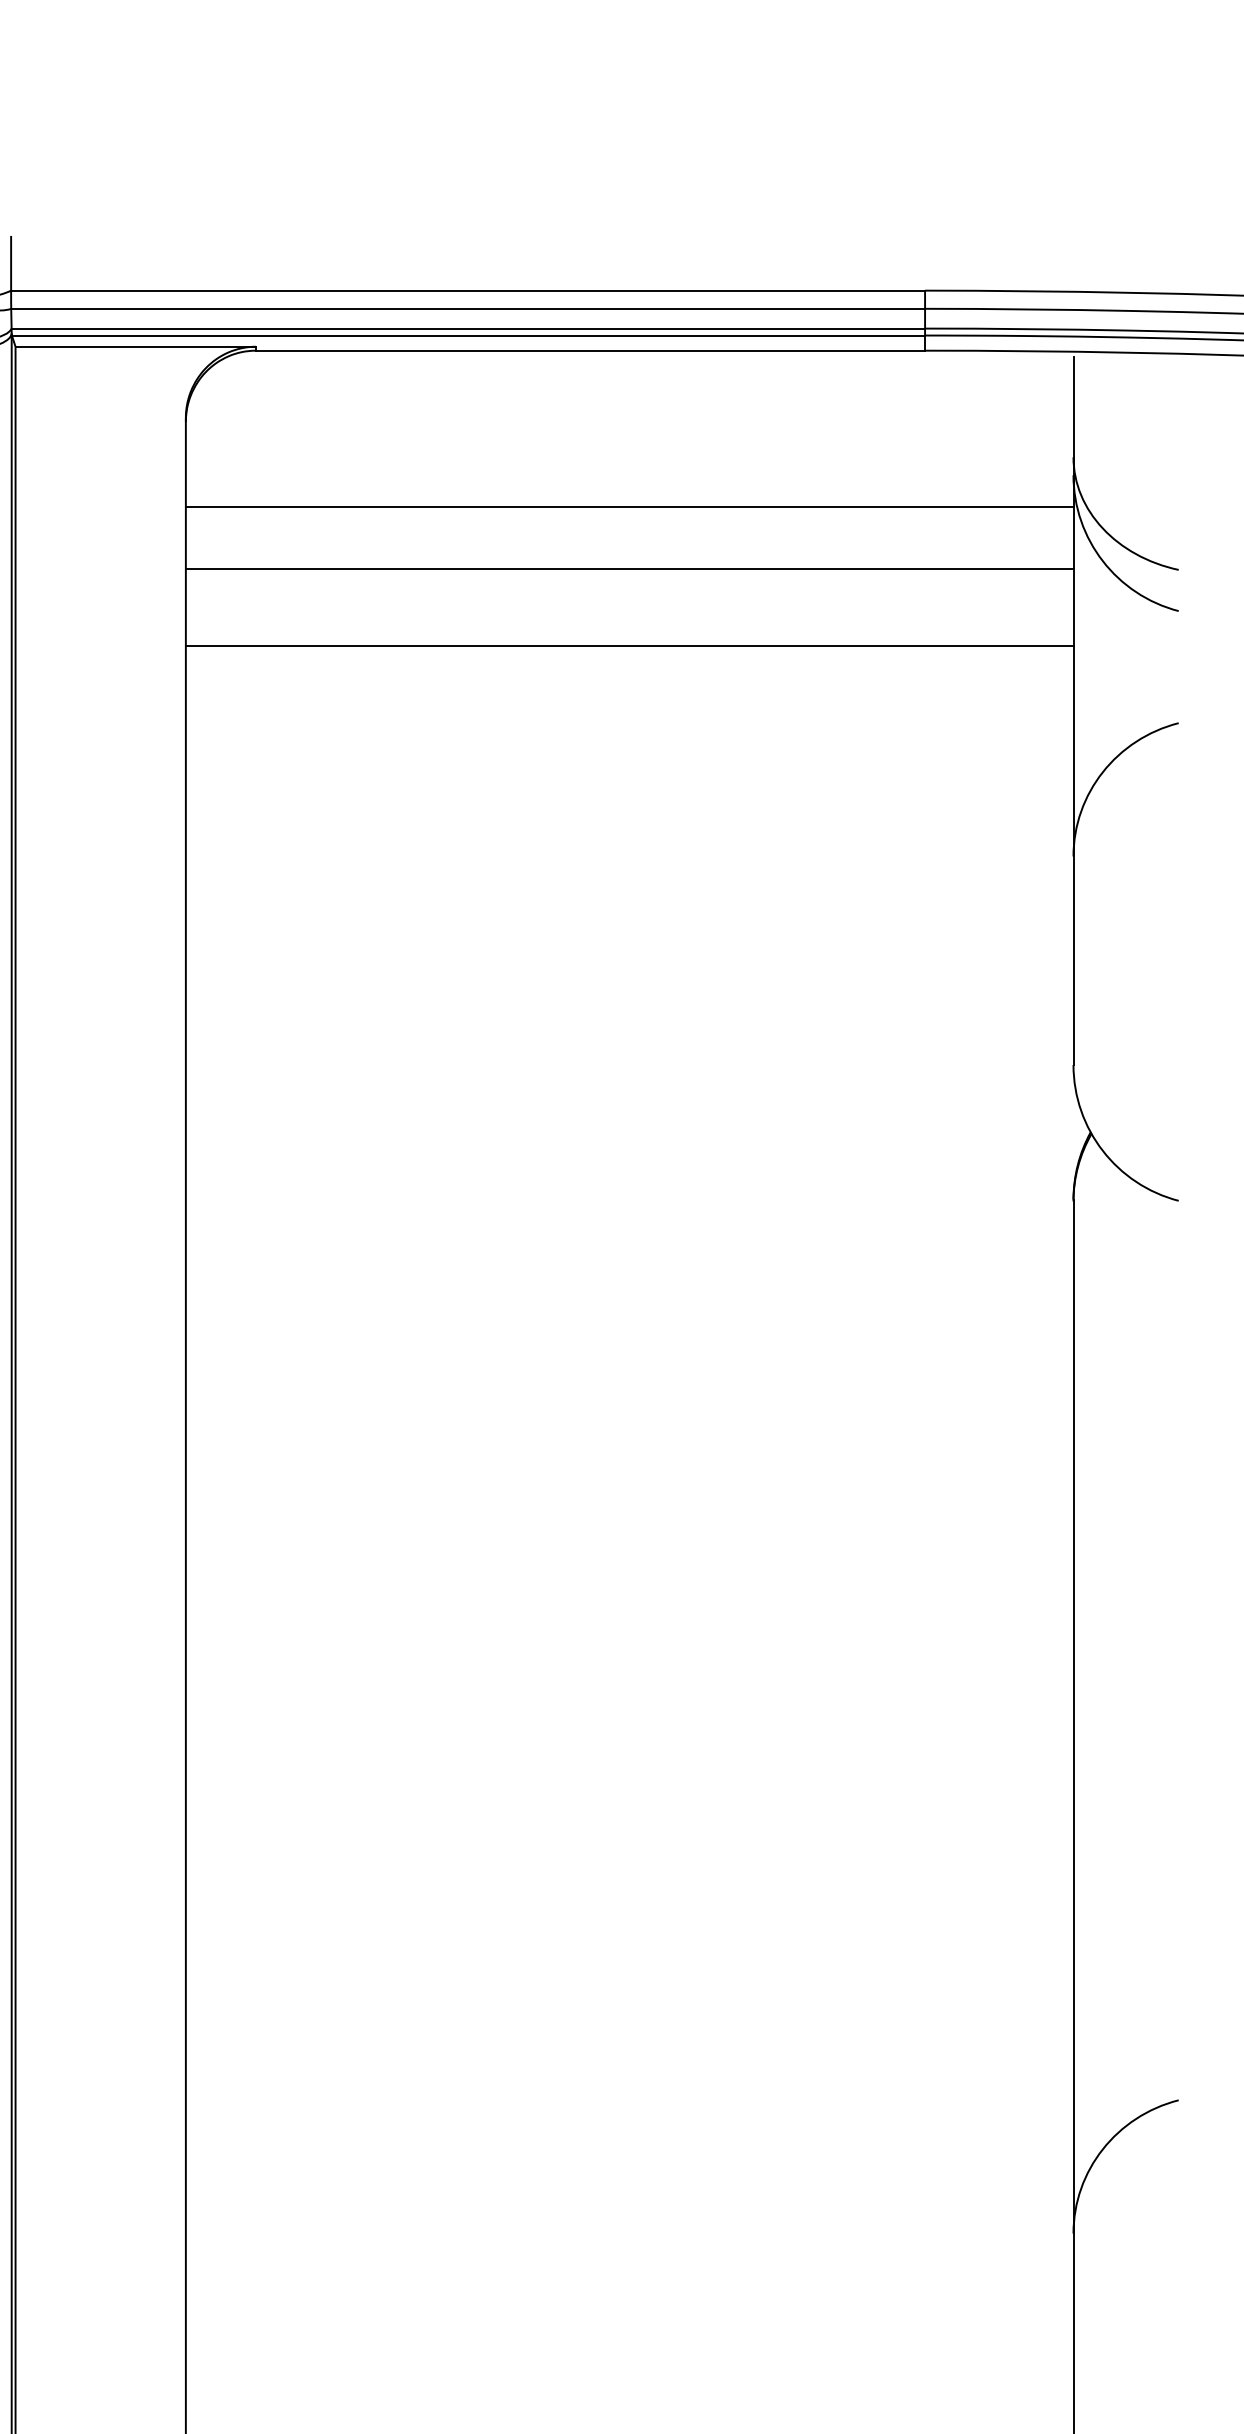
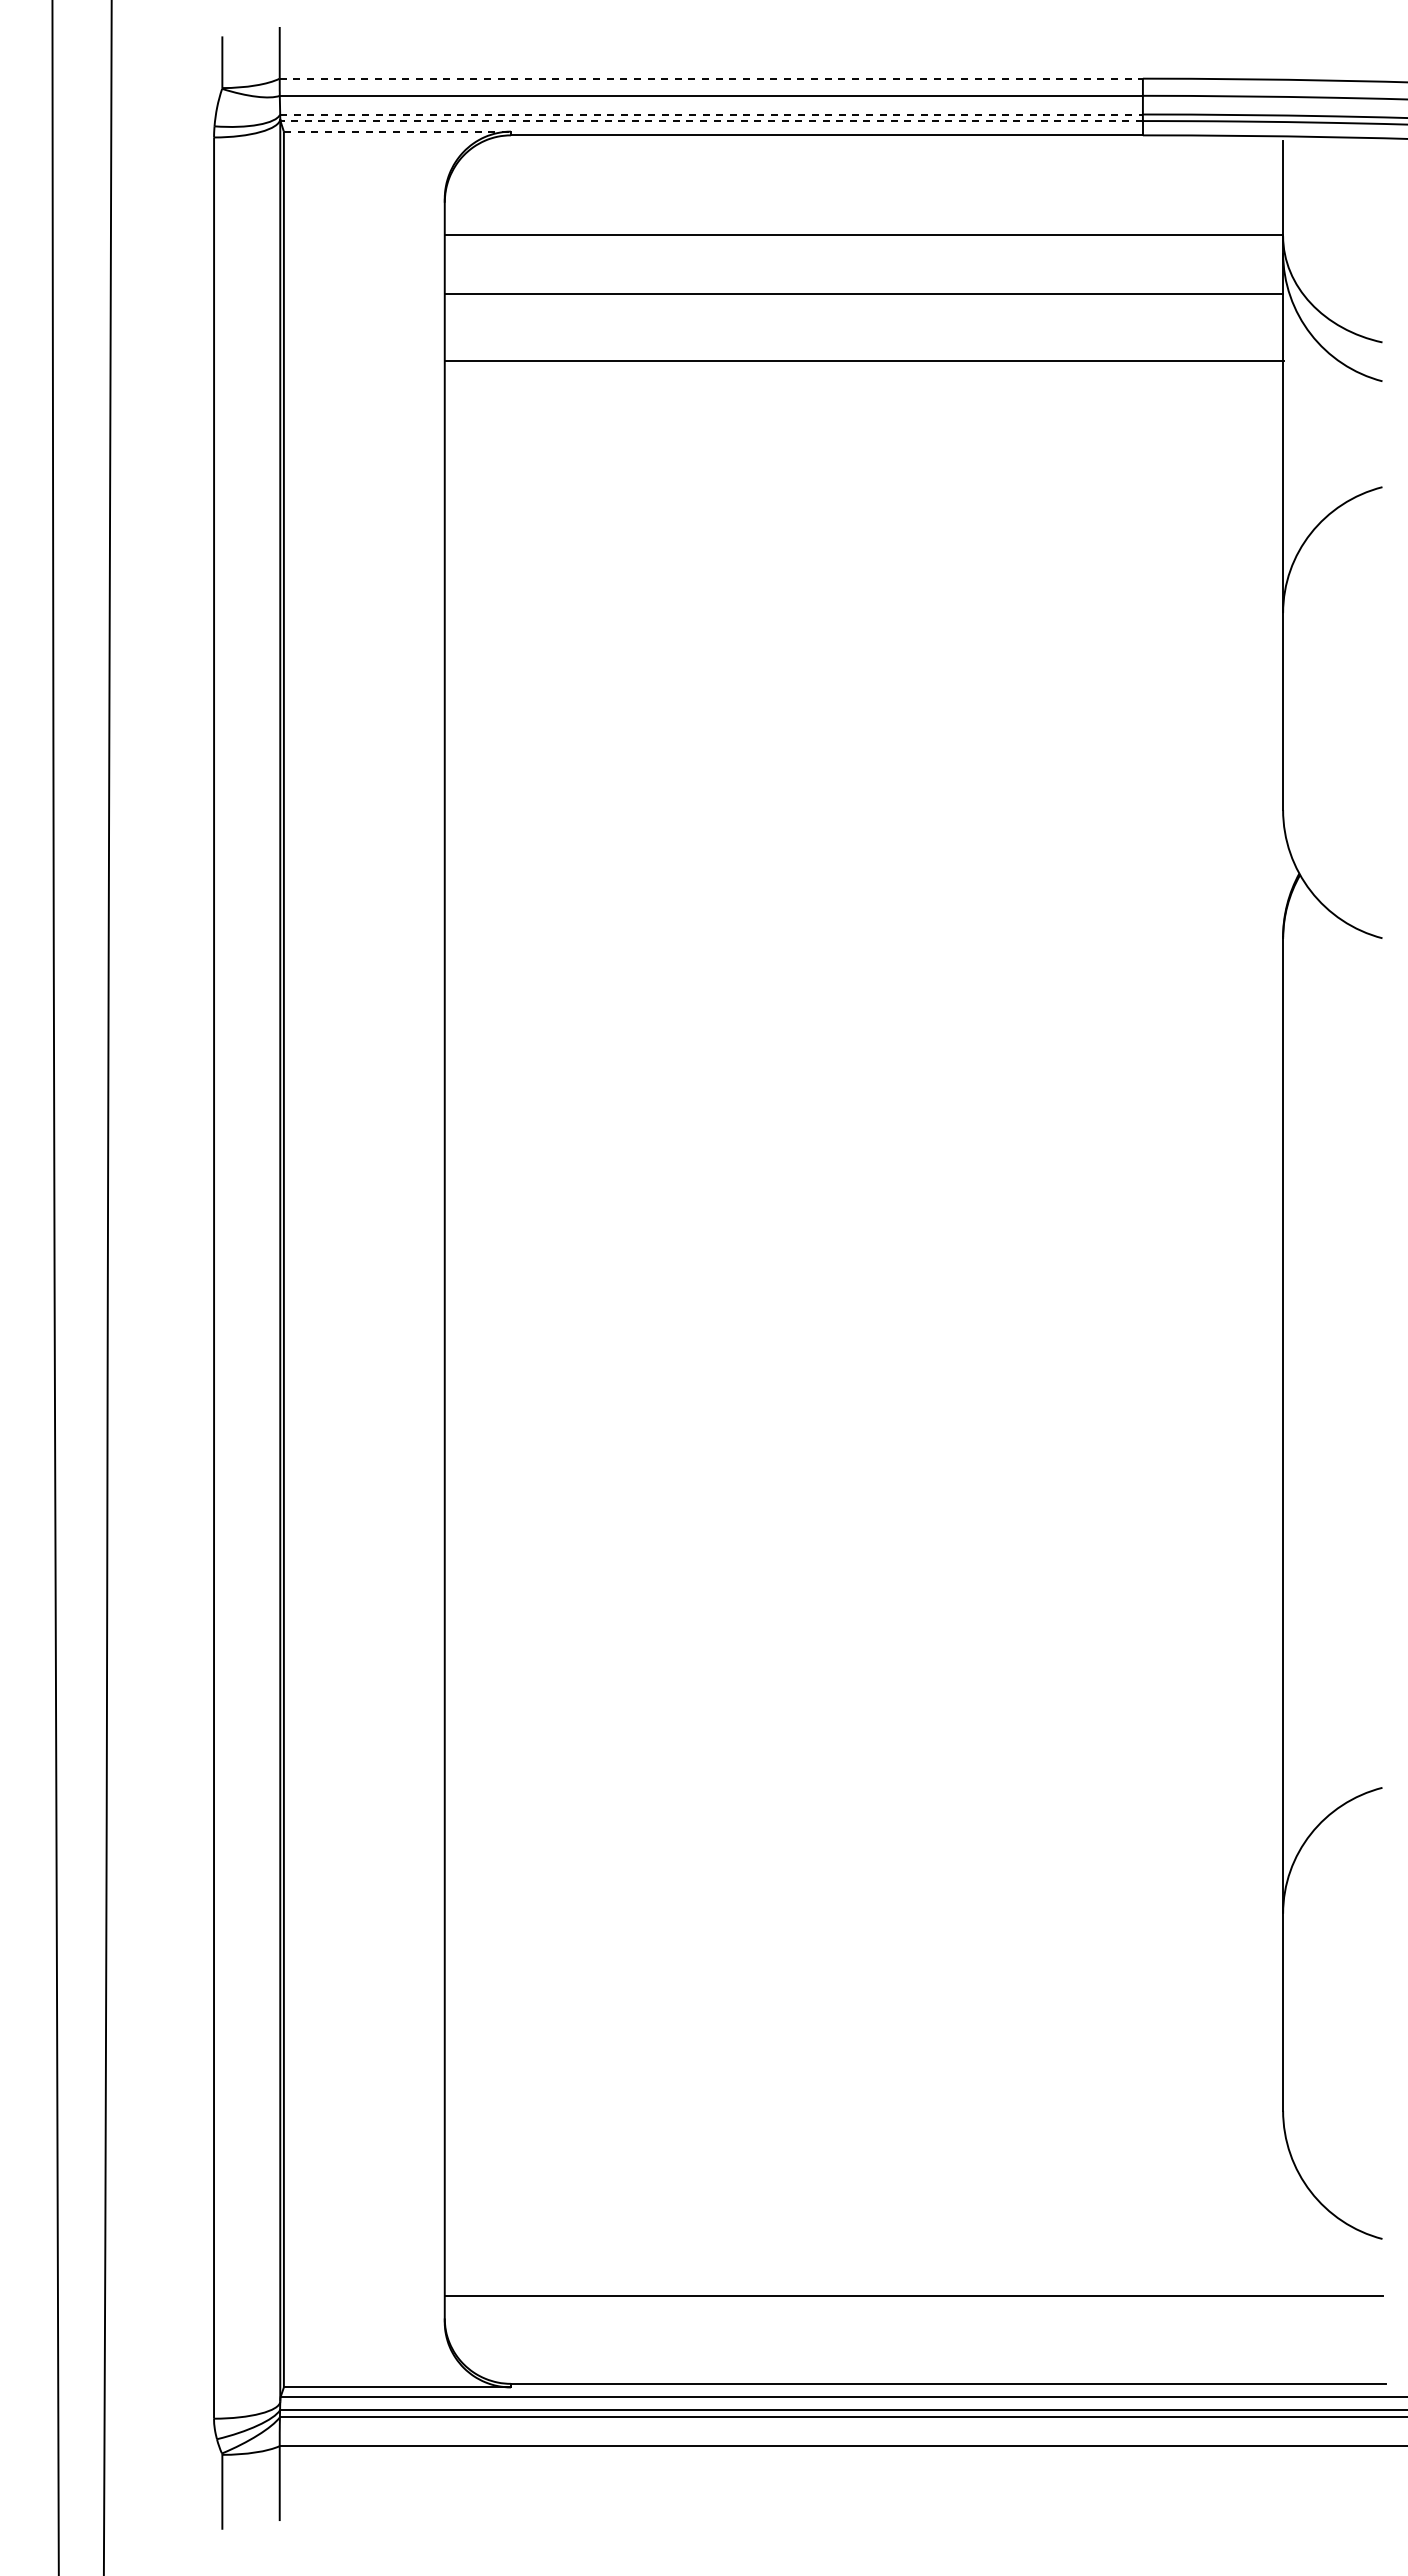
line: (468, 290) -> (711, 78), solid -> dashed
line: (469, 328) -> (712, 114), solid -> dashed
line: (468, 336) -> (711, 121), solid -> dashed
line: (135, 346) -> (397, 131), solid -> dashed
line: (629, 507) -> (863, 235), moved
line: (629, 568) -> (863, 293), moved
line: (630, 646) -> (864, 360), moved

